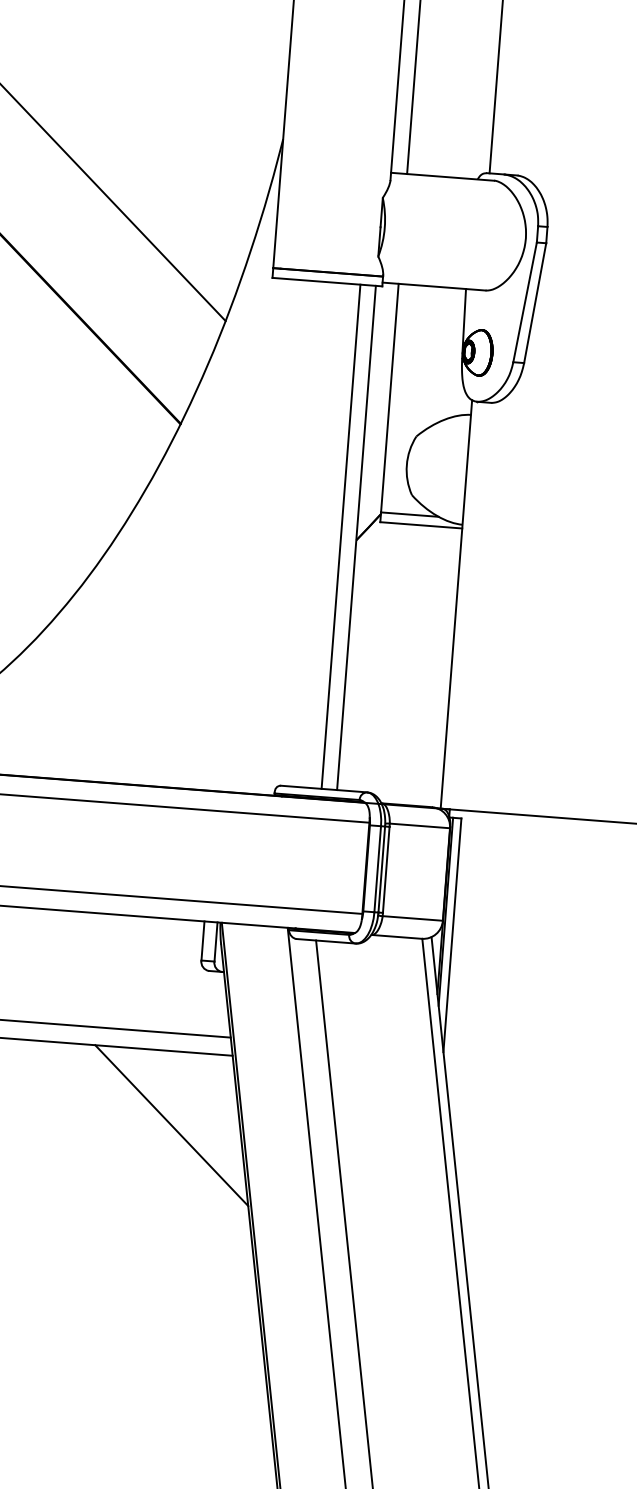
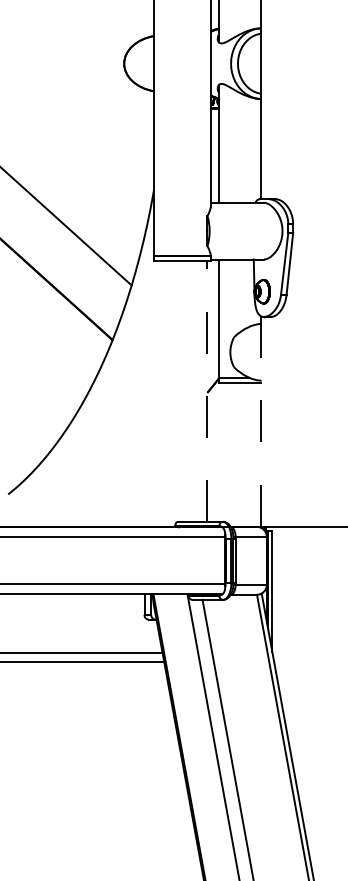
line: (341, 536) -> (199, 391), removed
line: (356, 537) -> (207, 391), solid -> dashed
line: (456, 605) -> (261, 422), solid -> dashed
line: (171, 1125) -> (135, 700), removed

